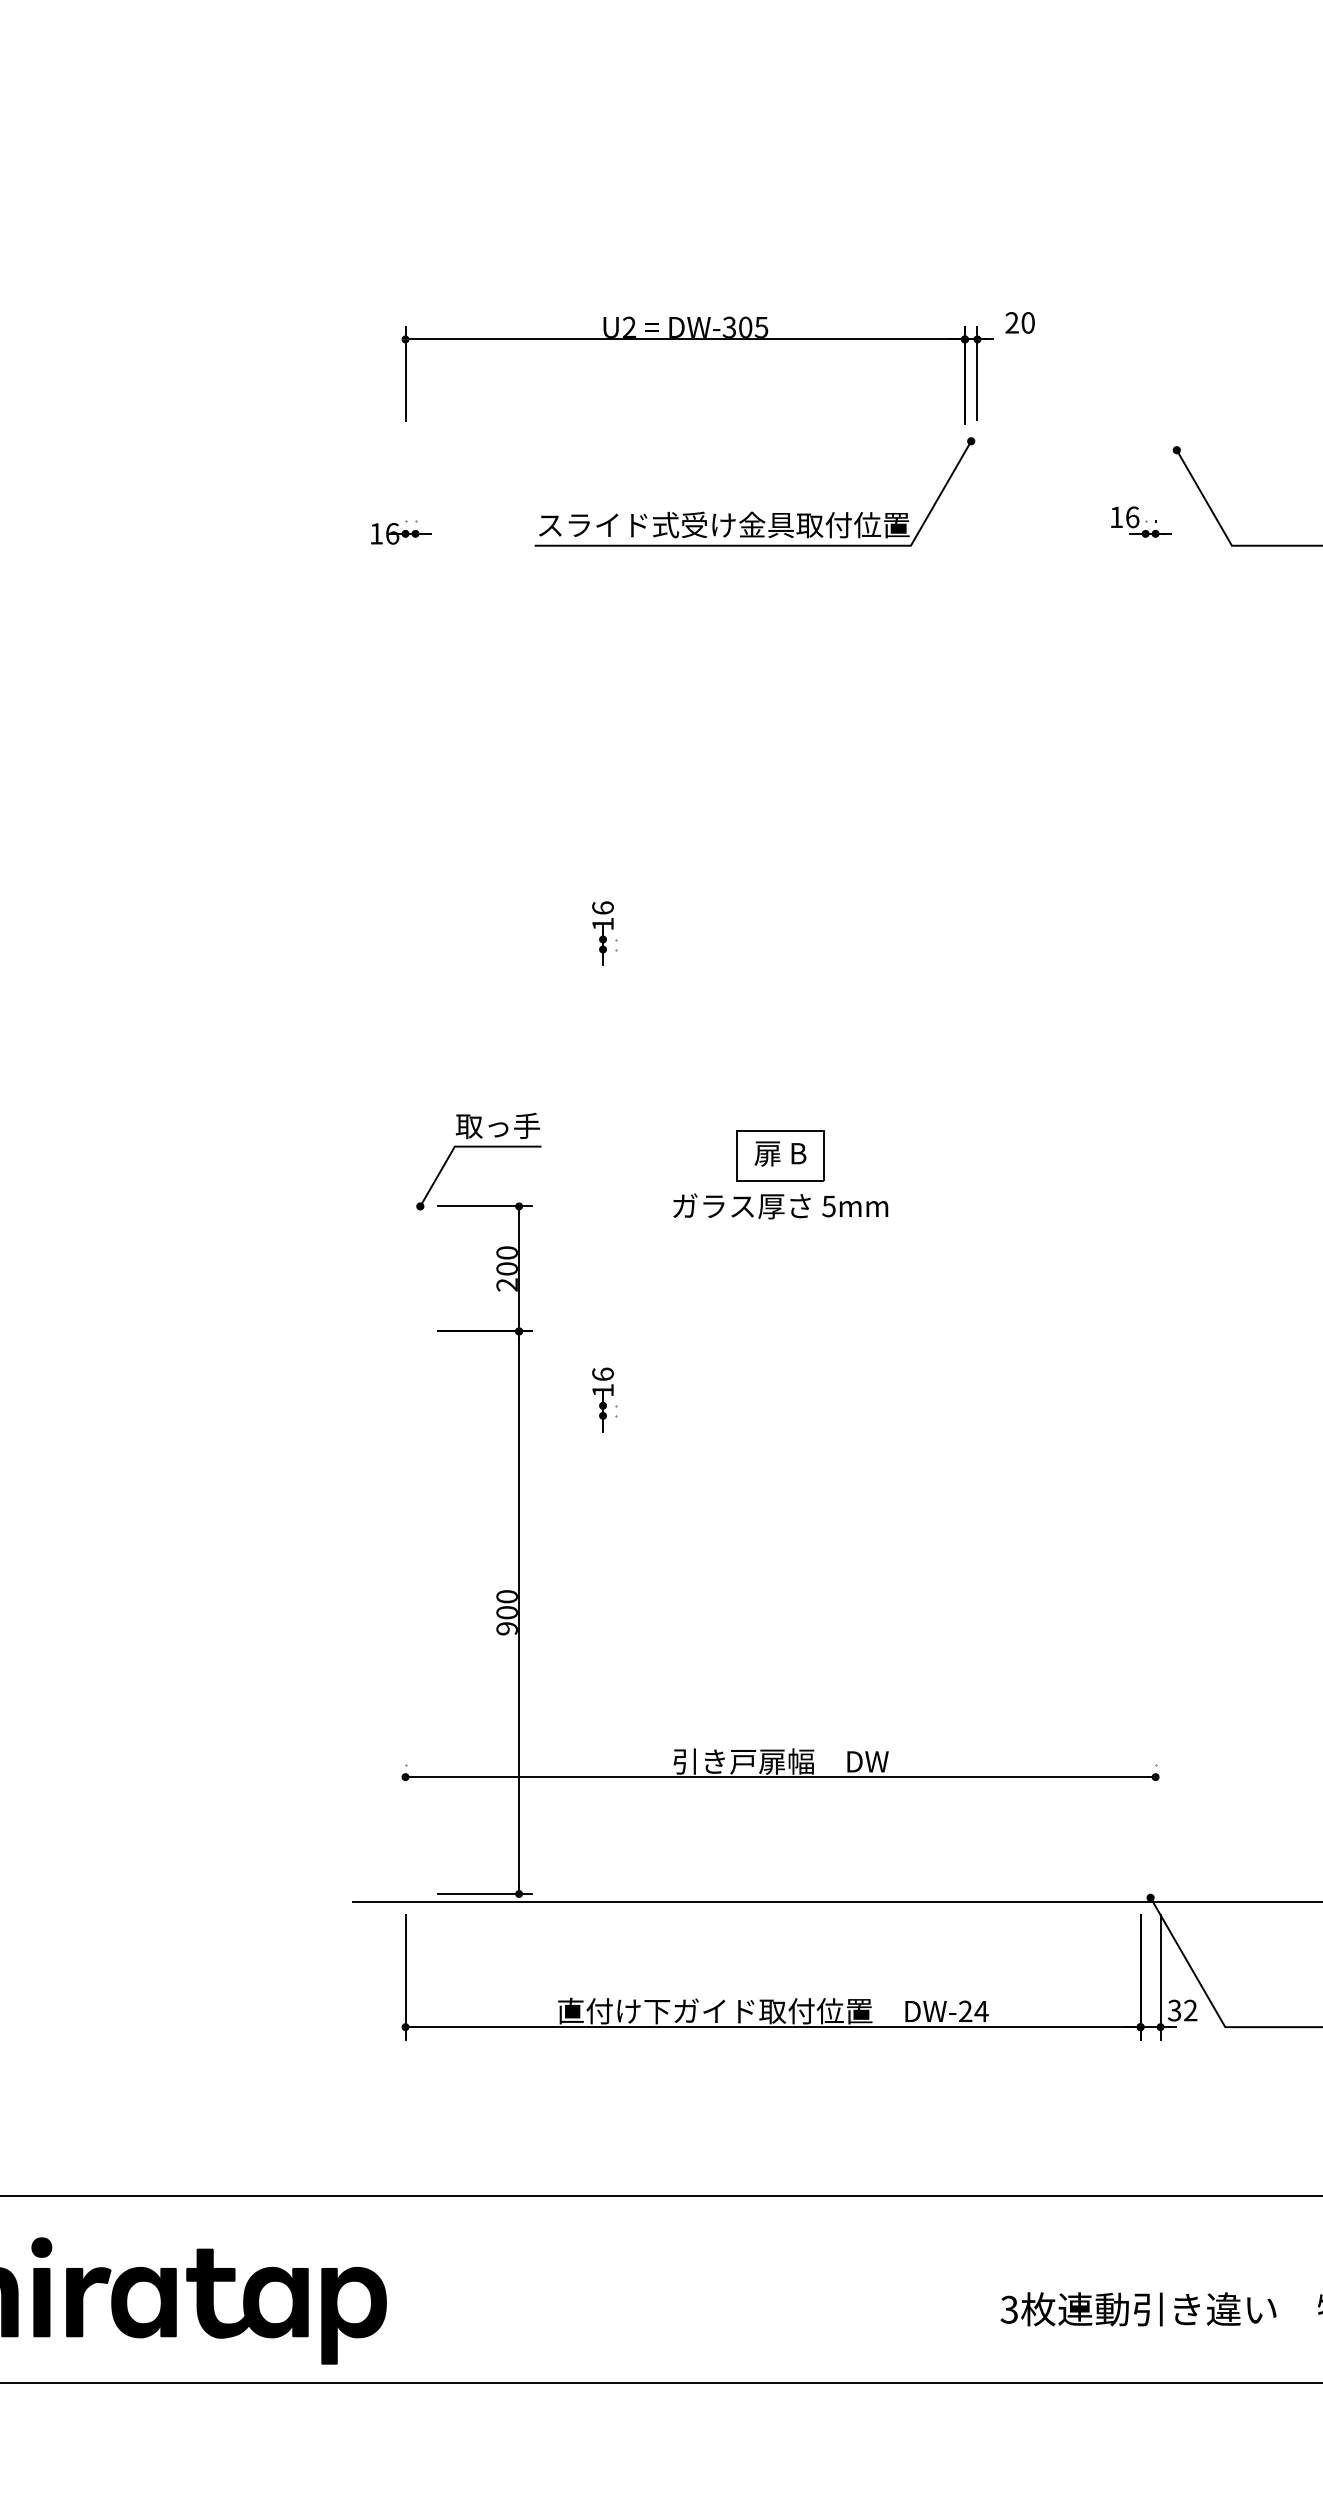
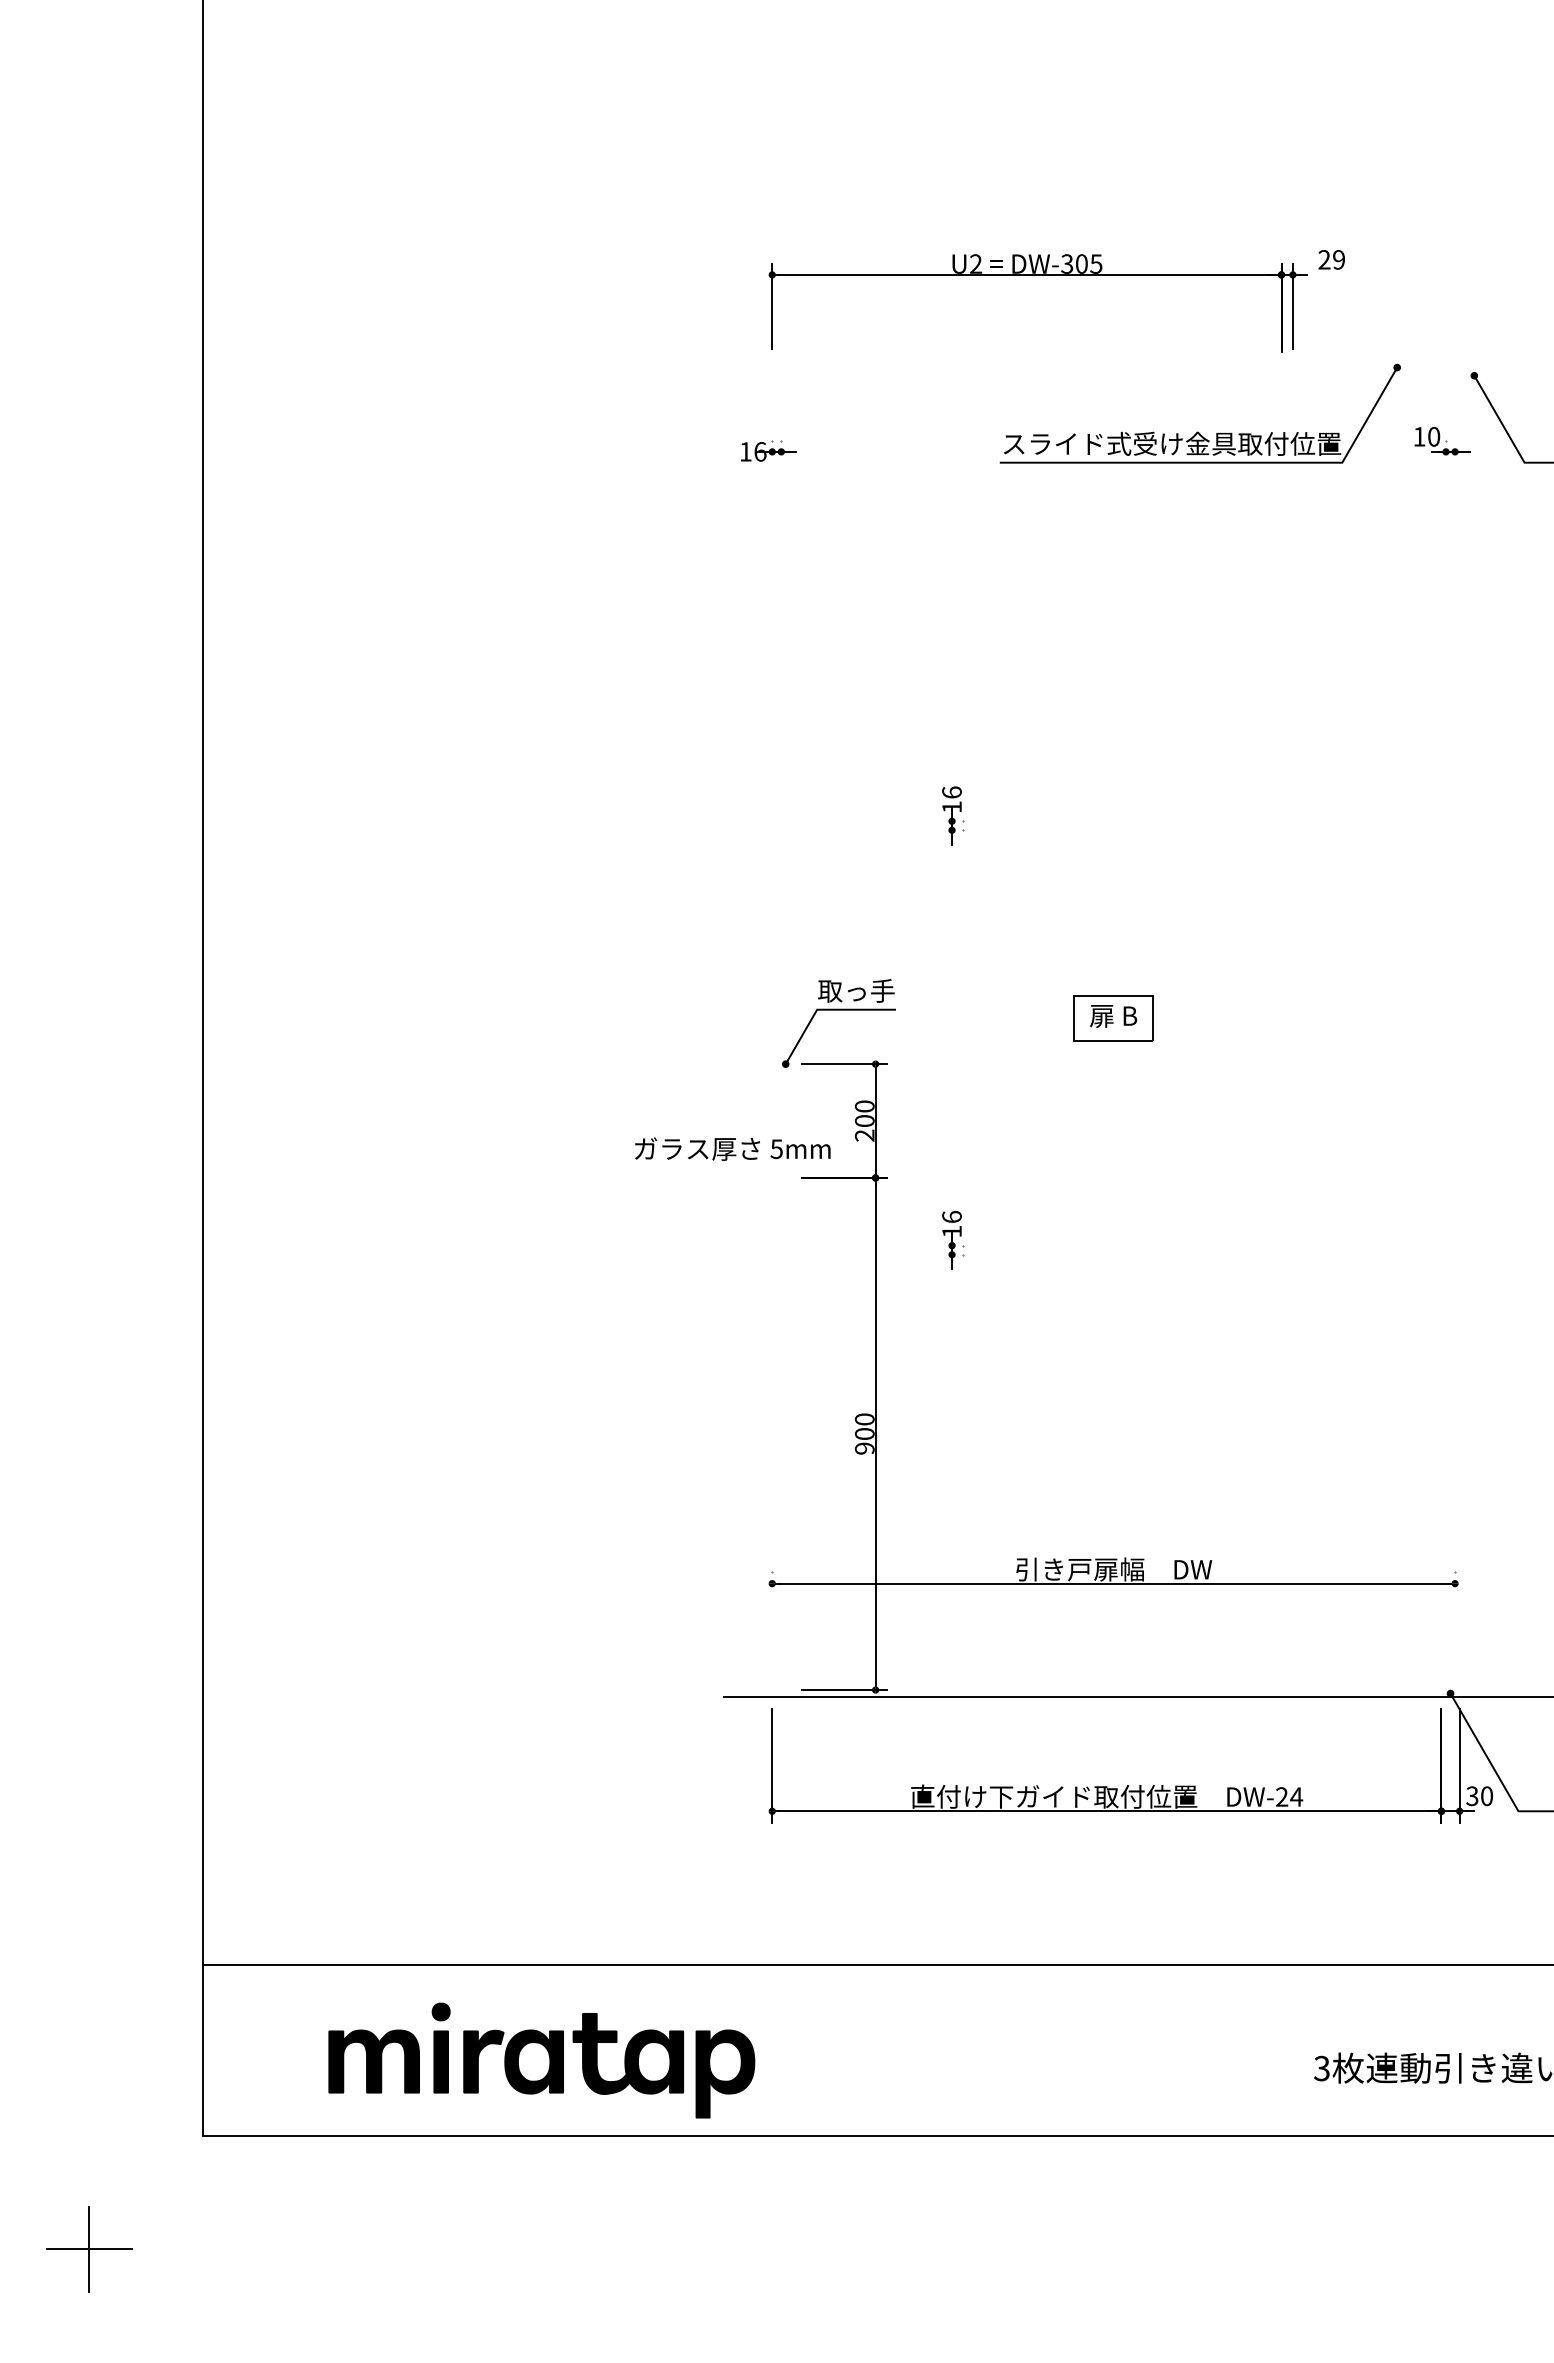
text: (1028, 322) -> (1339, 259), 20 -> 29
part: (752, 511) -> (1198, 431), moved
text: (1133, 516) -> (1434, 436), 16 -> 10
text: (780, 1205) -> (732, 1148), moved
text: (1191, 2010) -> (1487, 1796), 32 -> 30

